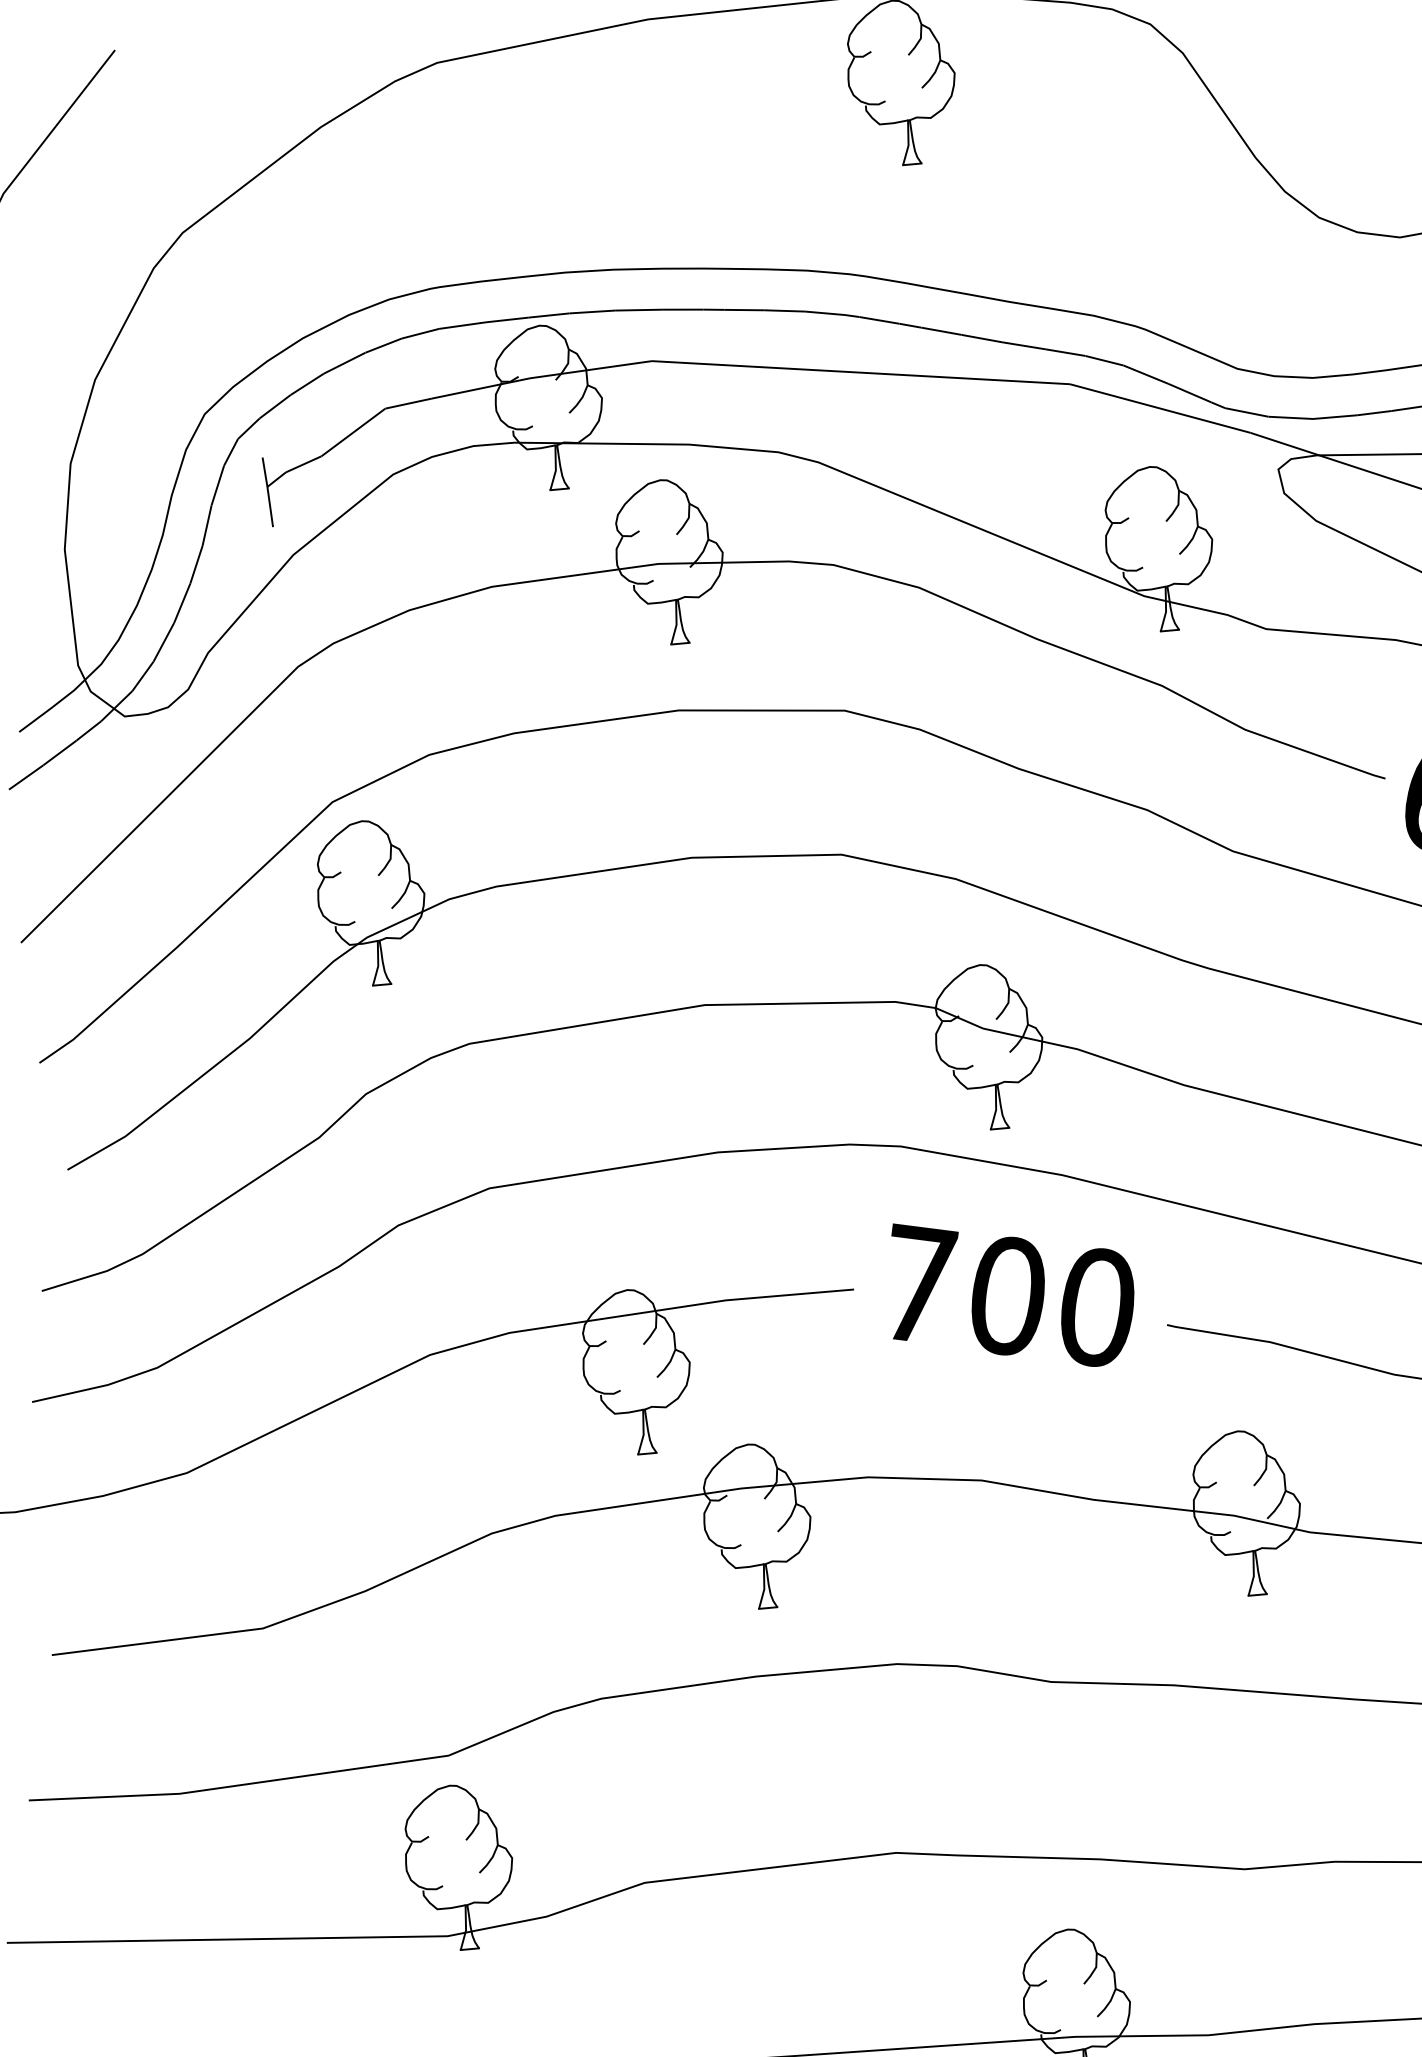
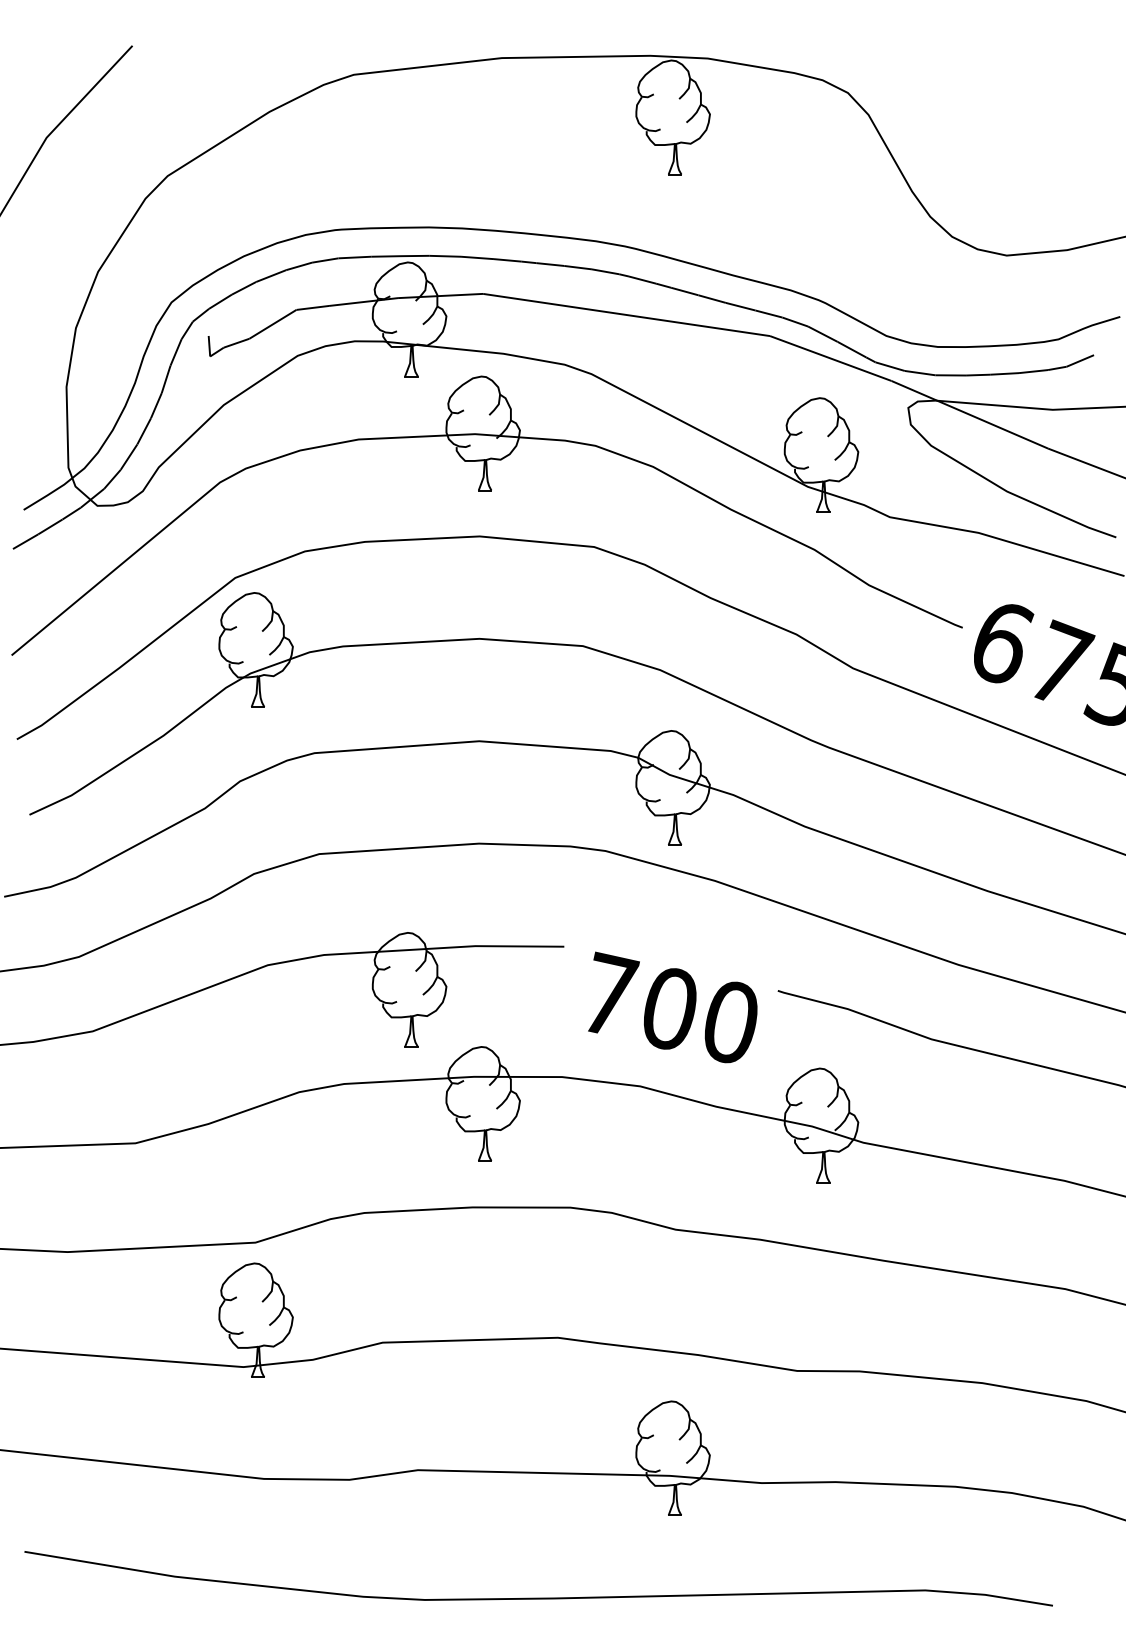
line: (269, 506) -> (210, 370), removed
text: (1011, 1293) -> (672, 1007), moved

